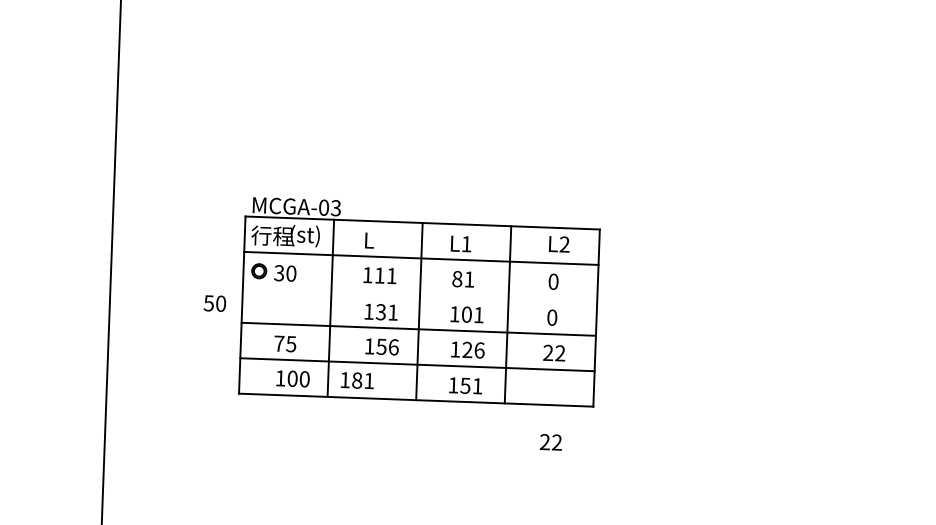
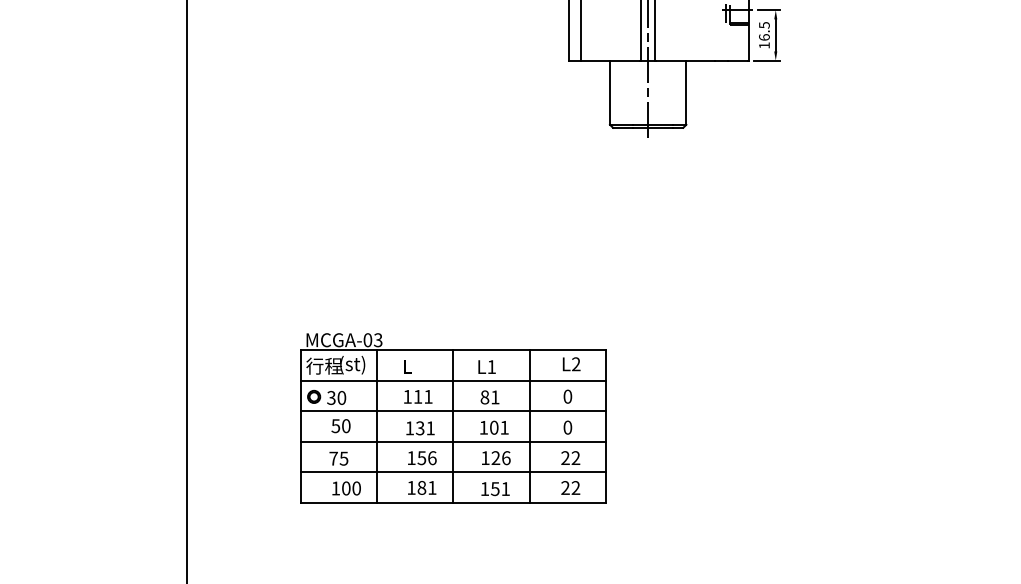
line: (420, 294) -> (453, 411), added
text: (214, 303) -> (340, 426), moved
text: (357, 380) -> (422, 487), moved
text: (550, 441) -> (570, 487), moved

